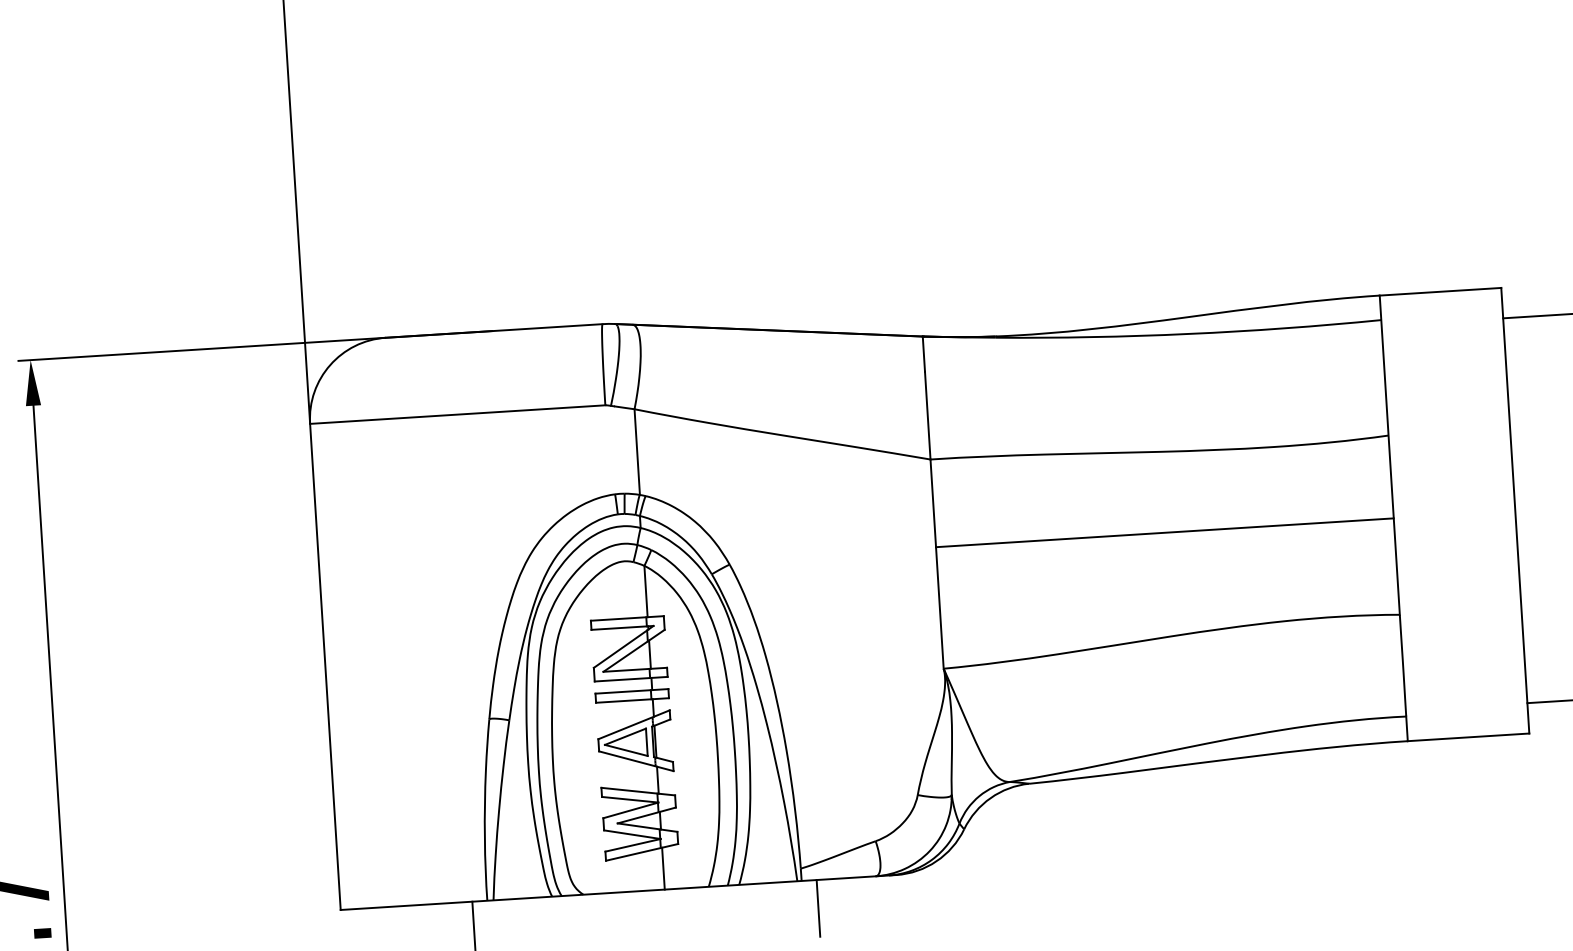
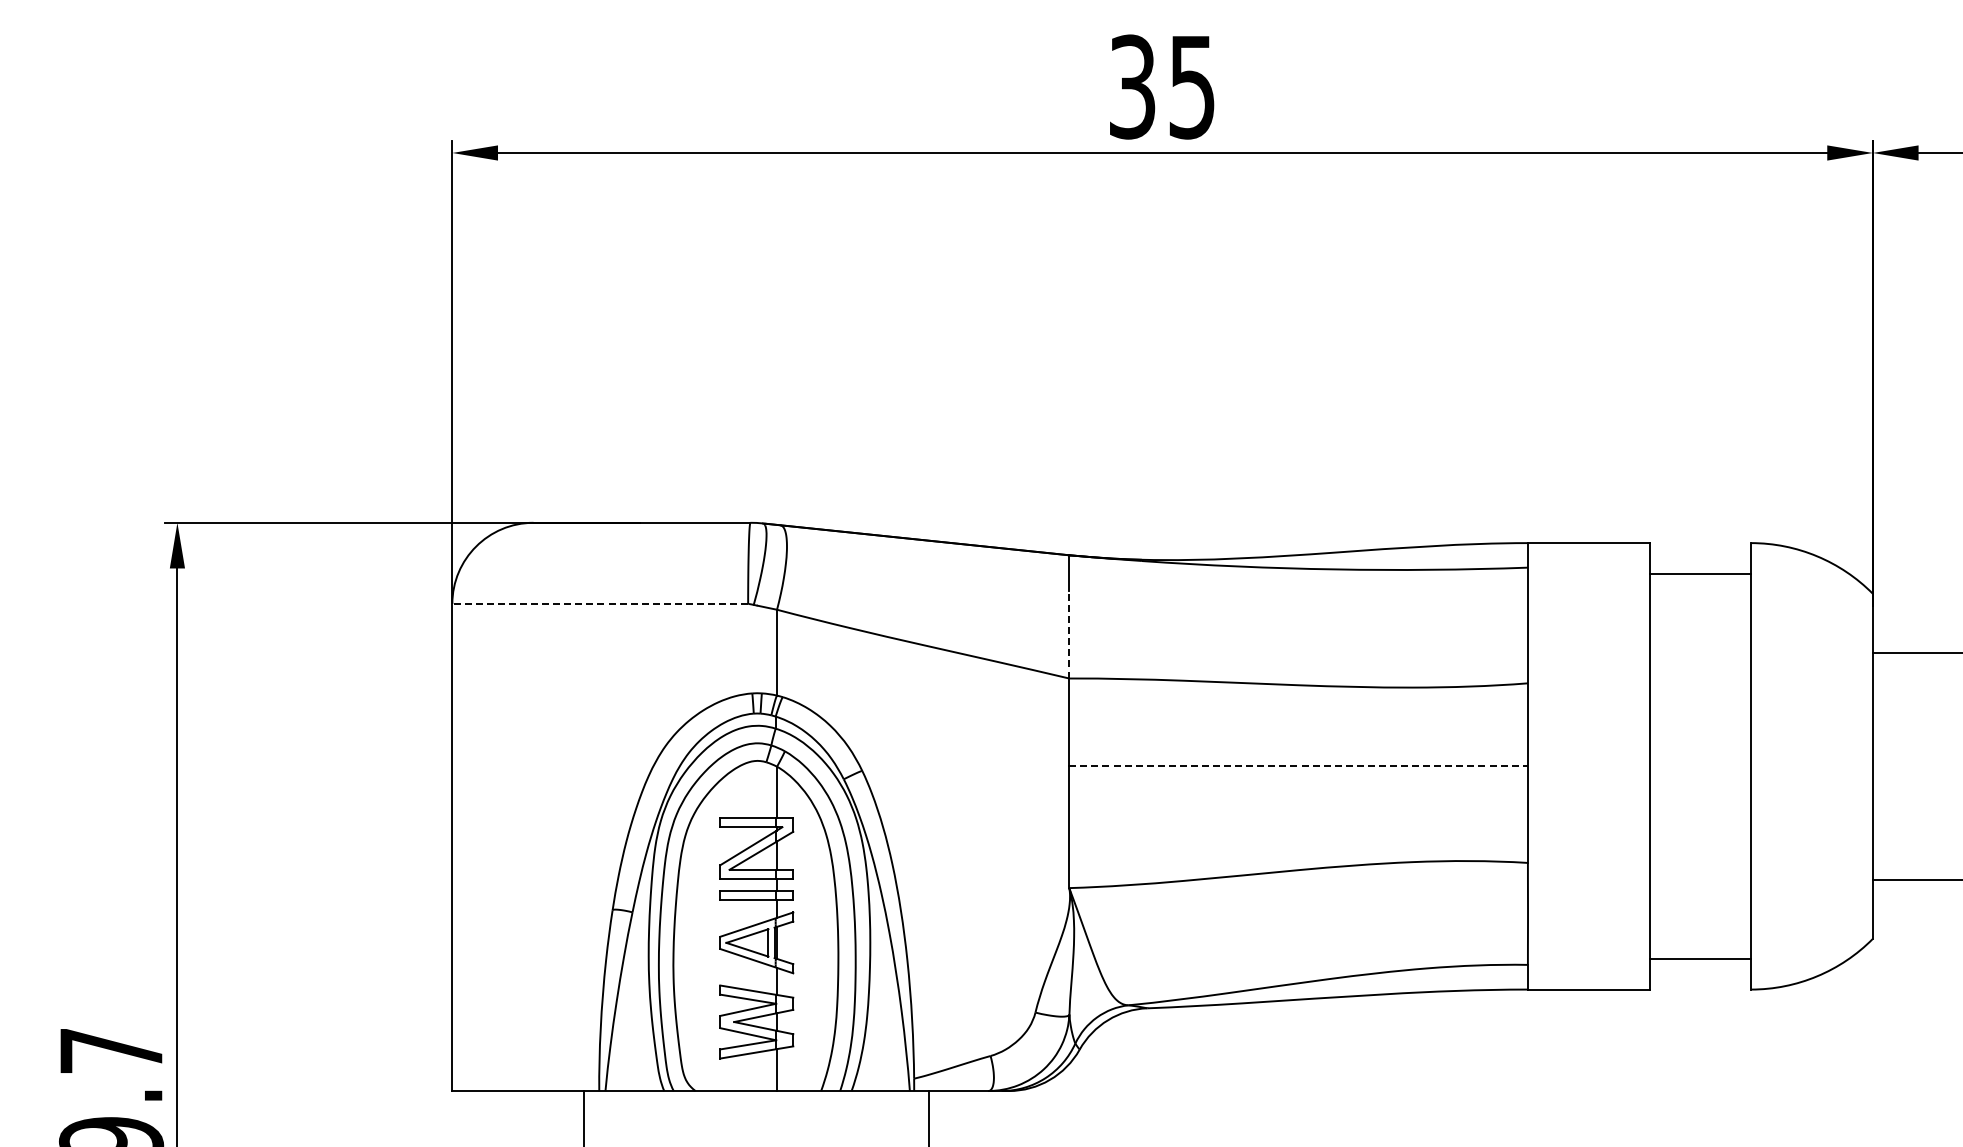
line: (457, 414) -> (600, 603), solid -> dashed
line: (927, 415) -> (1069, 634), solid -> dashed
line: (1165, 532) -> (1299, 766), solid -> dashed

